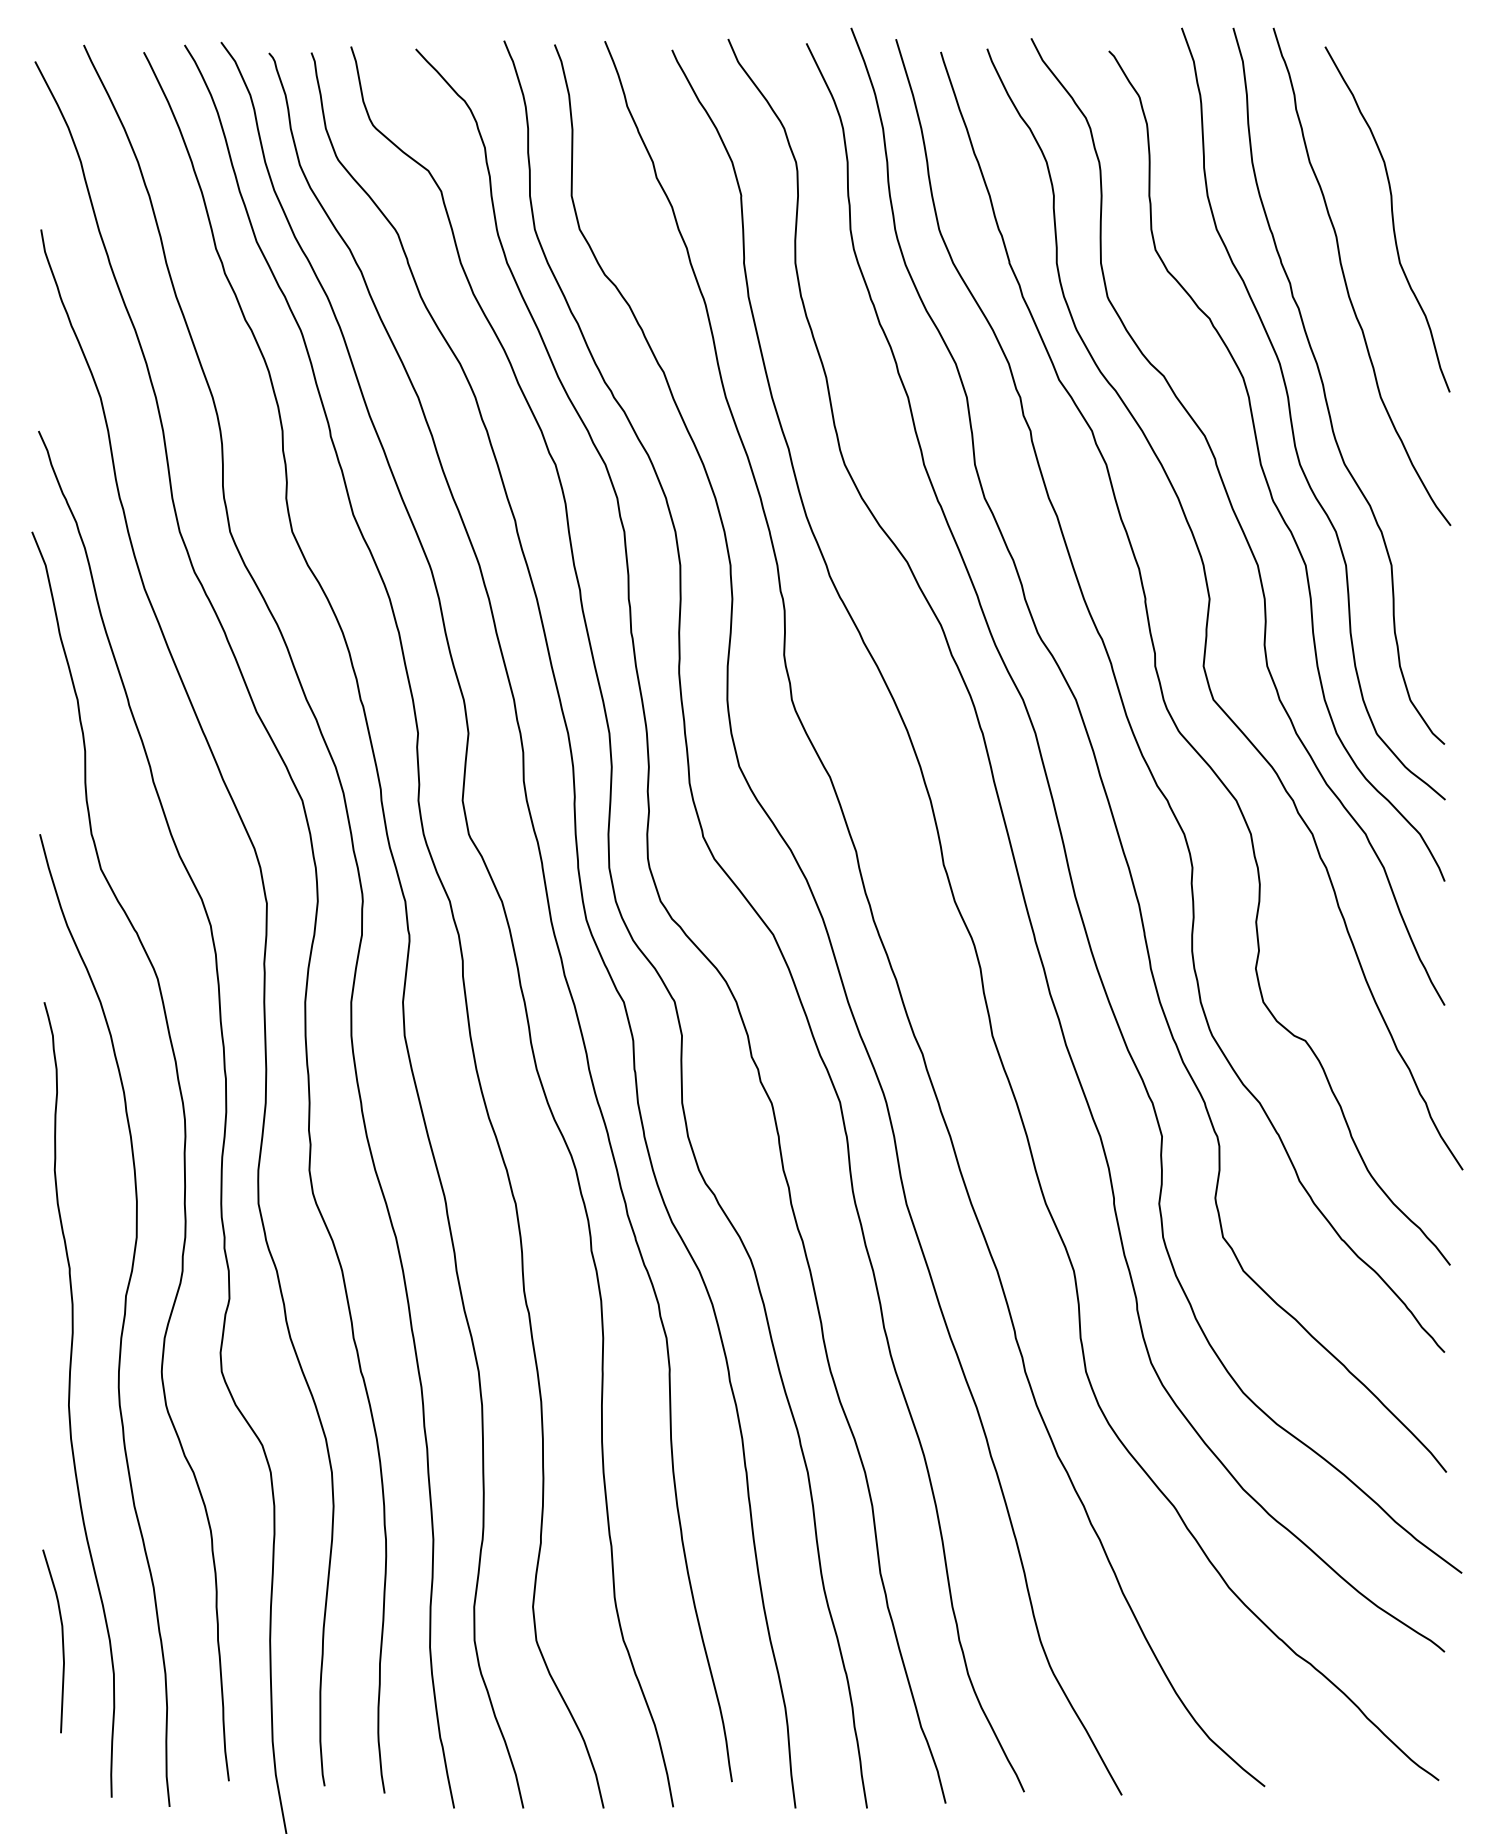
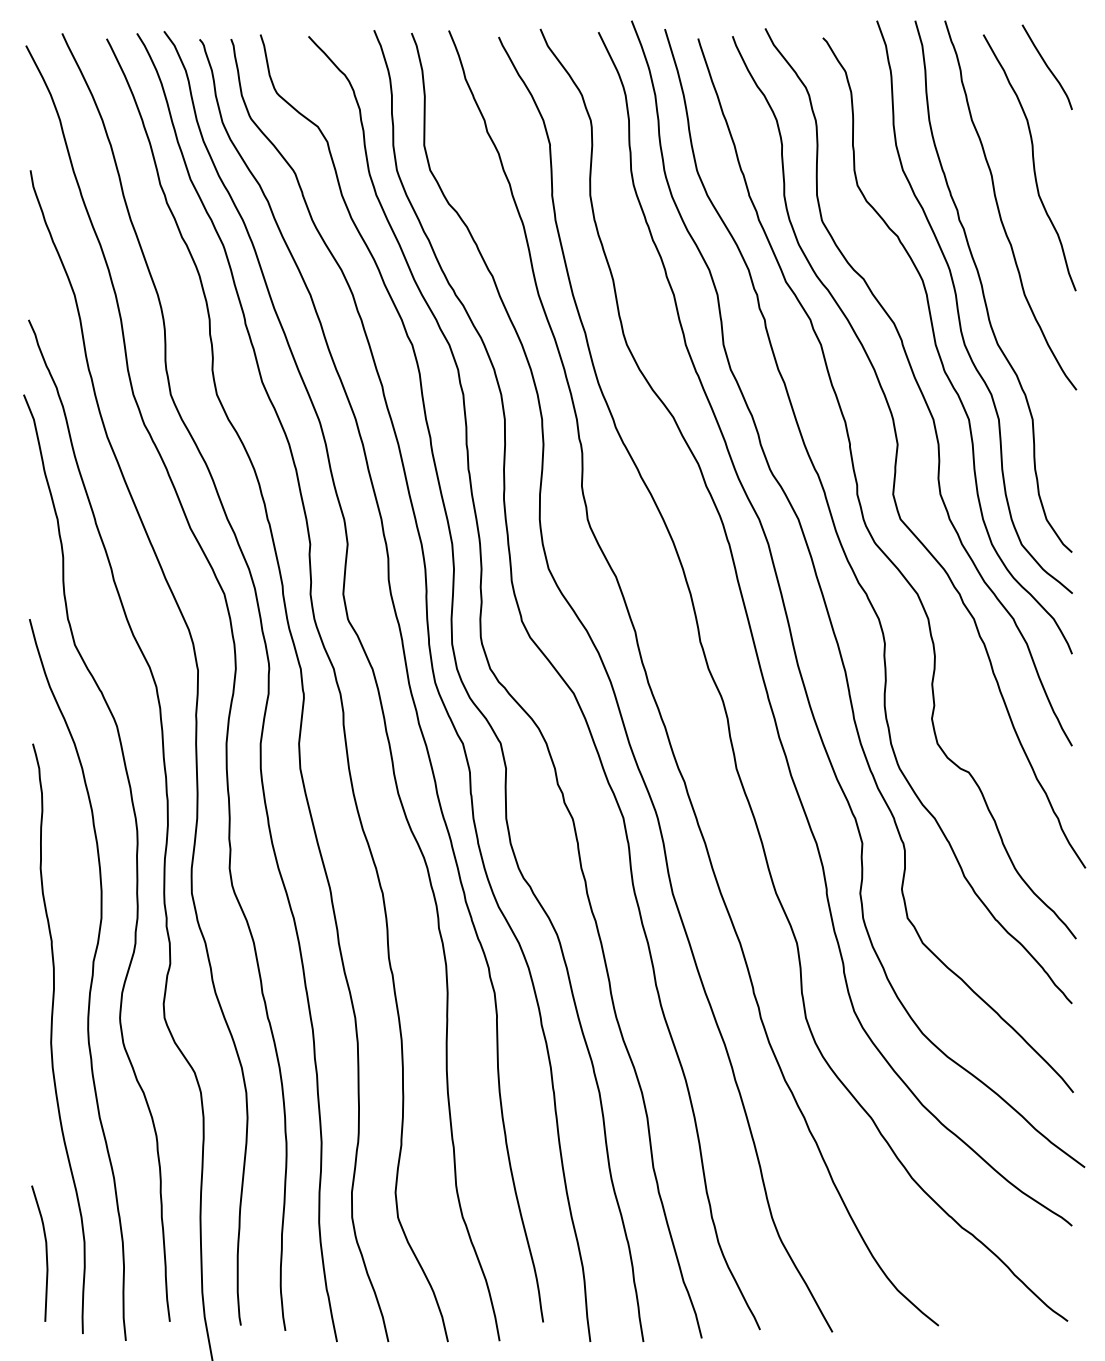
curve: (1411, 90) -> (1047, 67), added
curve: (62, 1641) -> (46, 1253), moved

